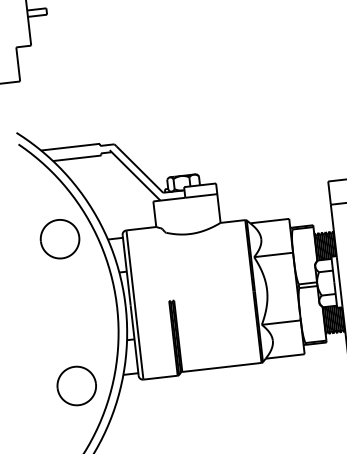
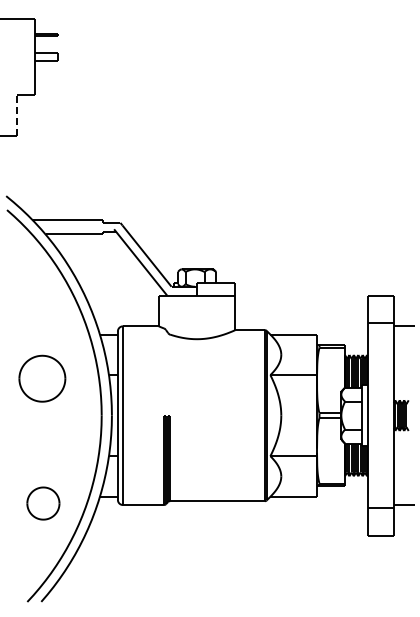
line: (18, 64) -> (17, 115), solid -> dashed
part: (60, 238) -> (42, 378), moved
part: (76, 385) -> (43, 503), size x0.7

